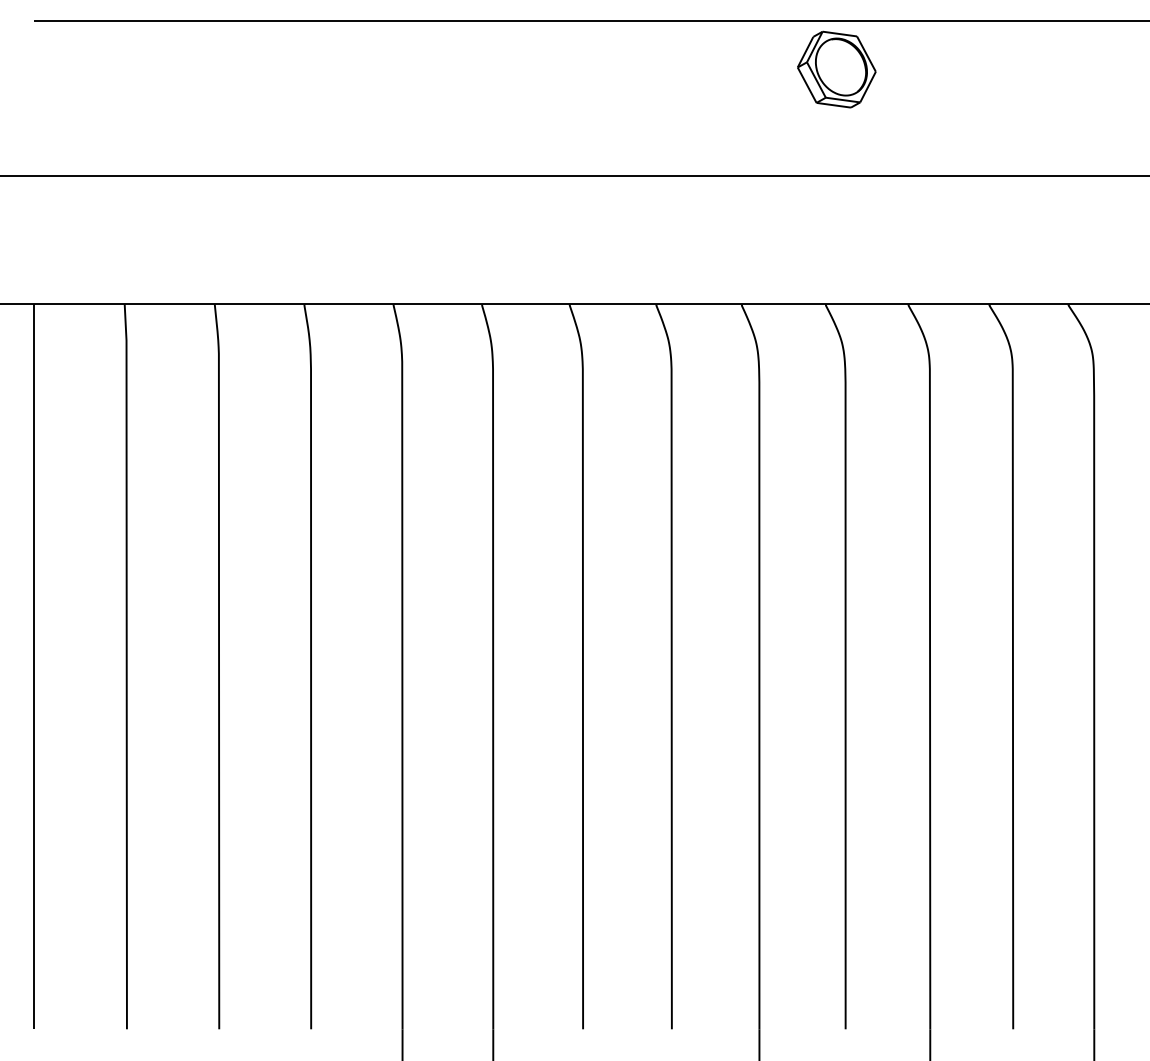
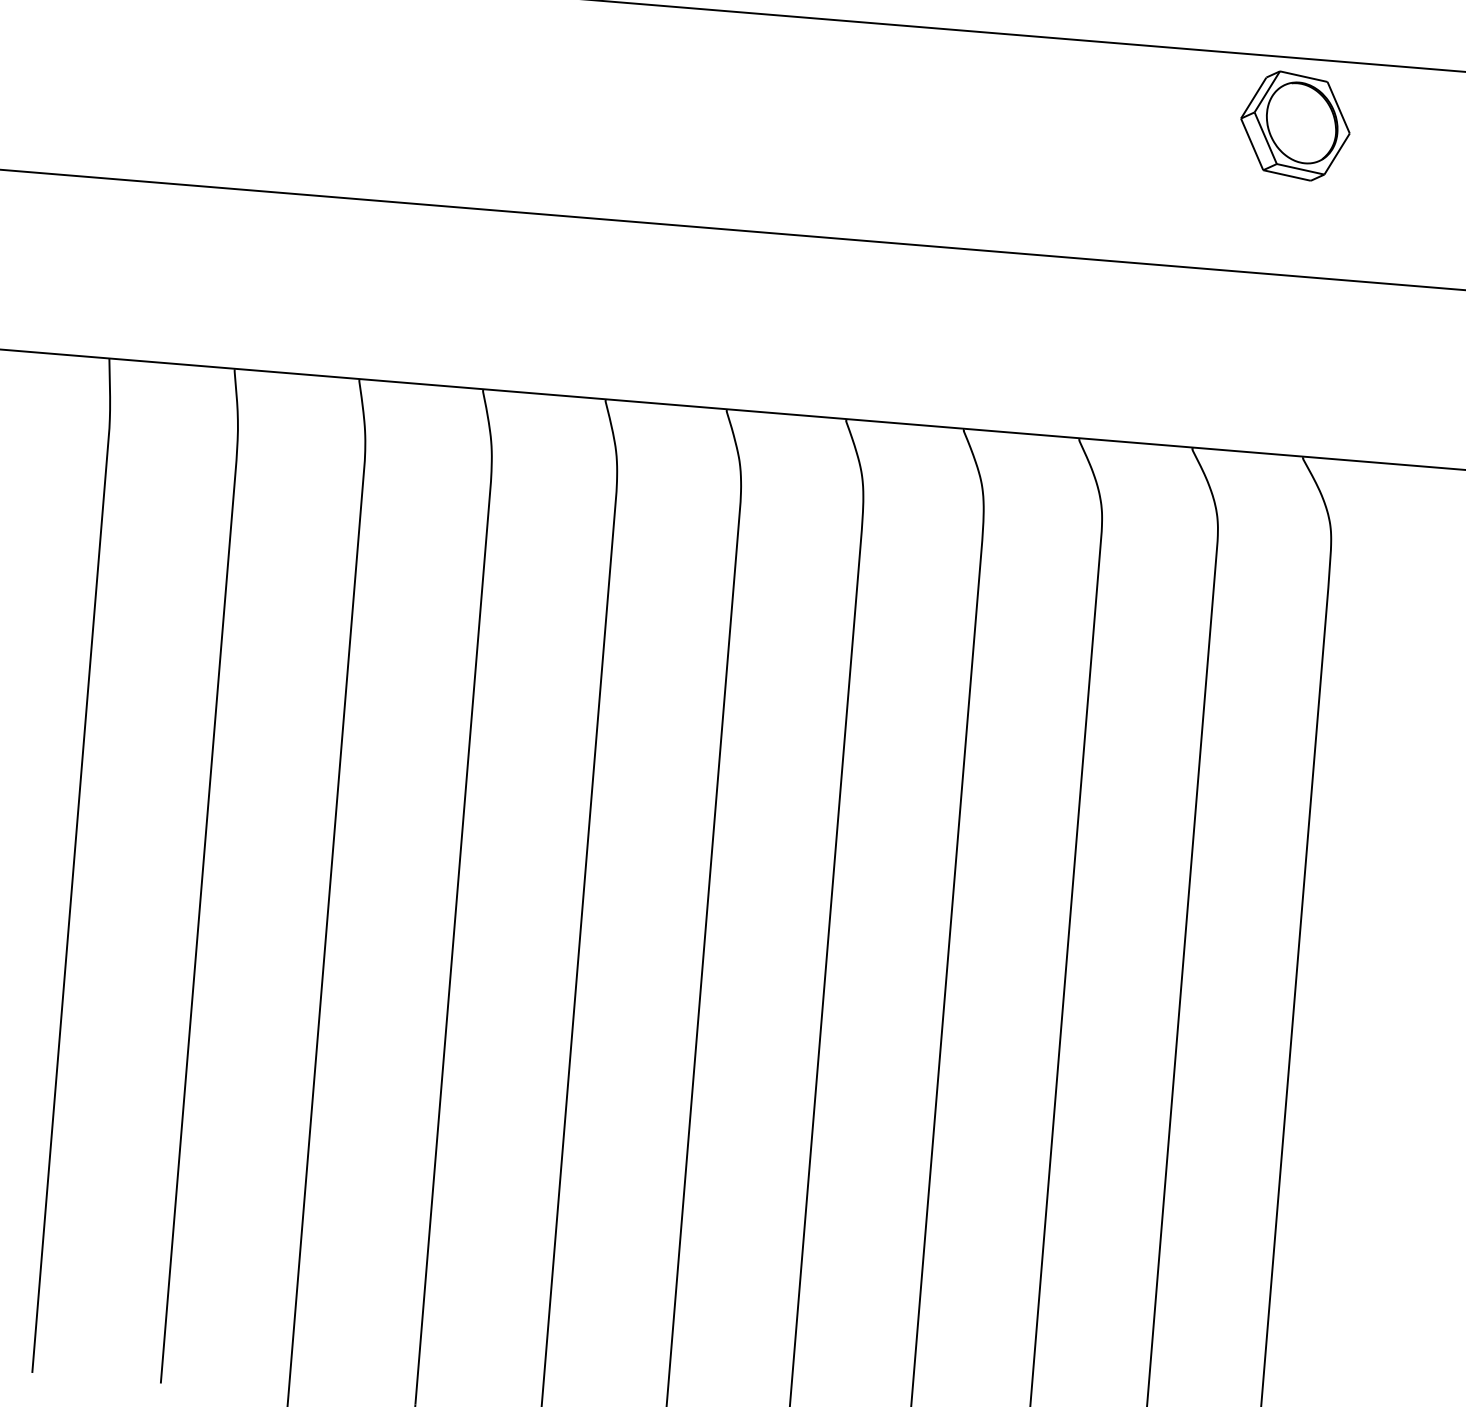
part: (836, 69) -> (1295, 125), moved

